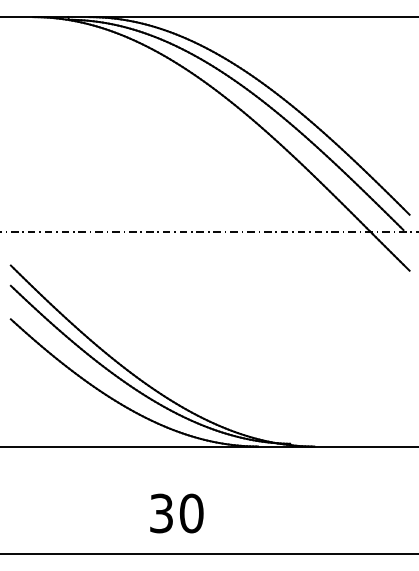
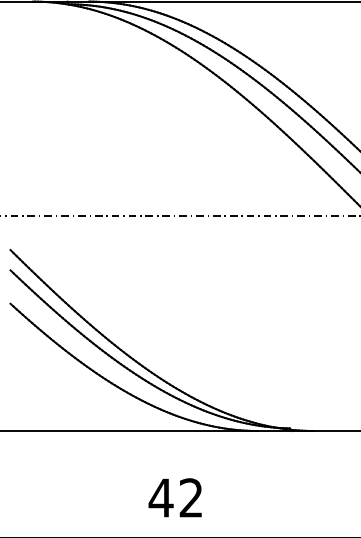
text: (176, 513) -> (176, 498), 30 -> 42

